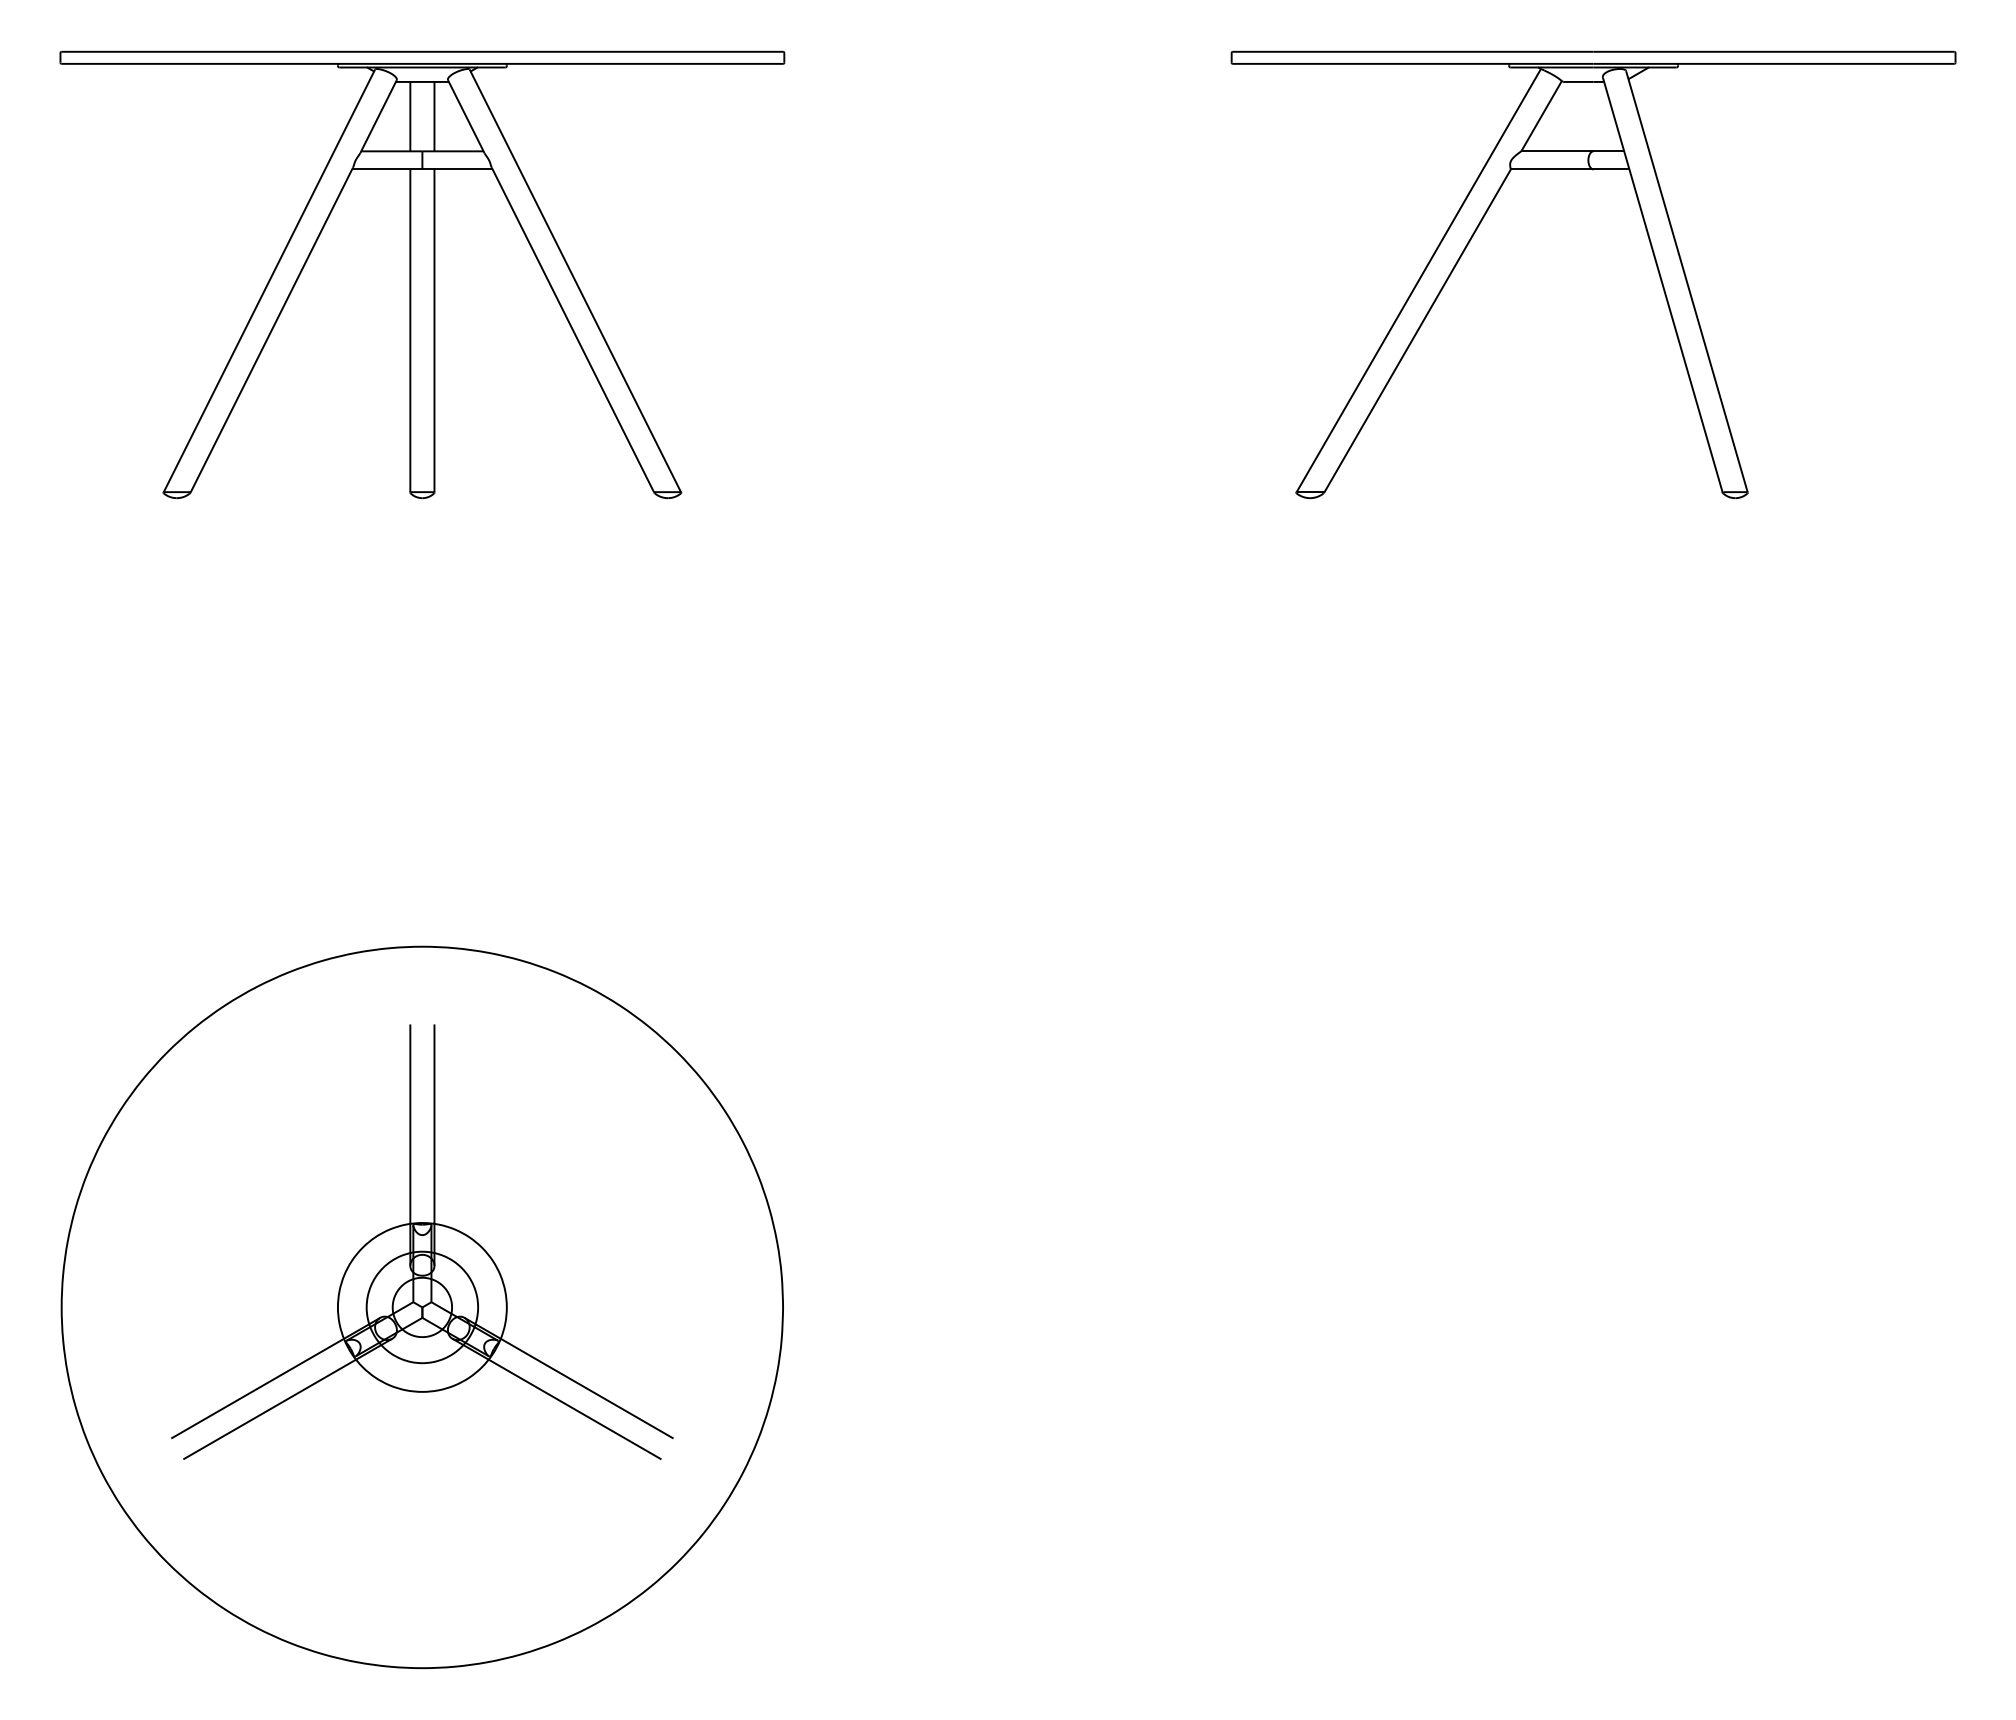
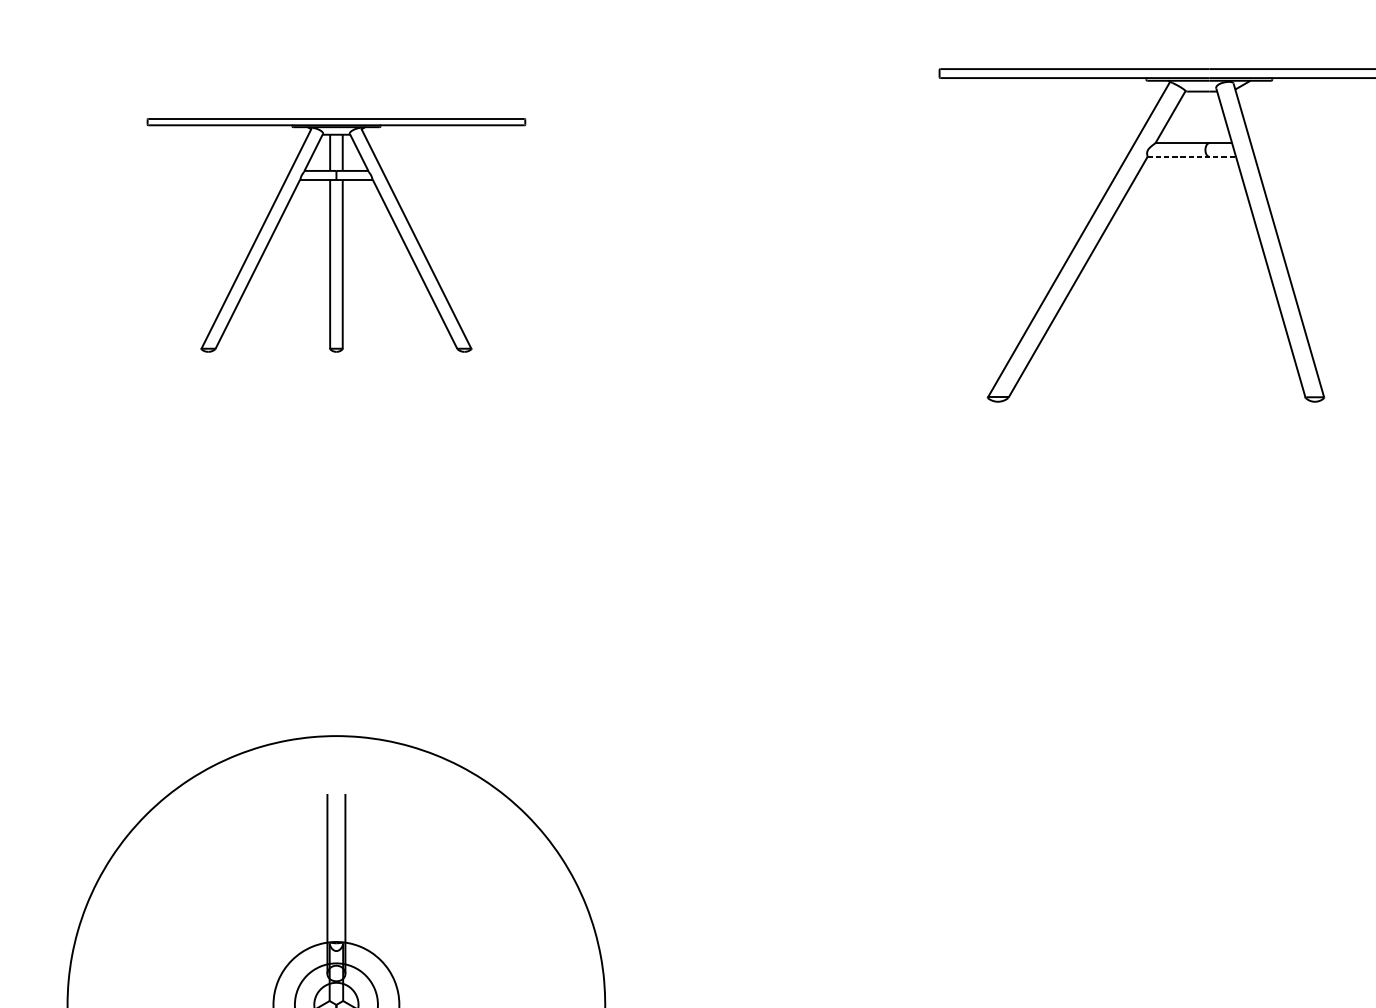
line: (1570, 169) -> (1192, 156), solid -> dashed
part: (422, 274) -> (336, 235), size x0.7

